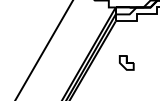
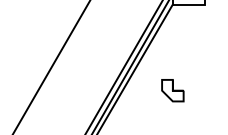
part: (126, 62) -> (172, 89), moved

